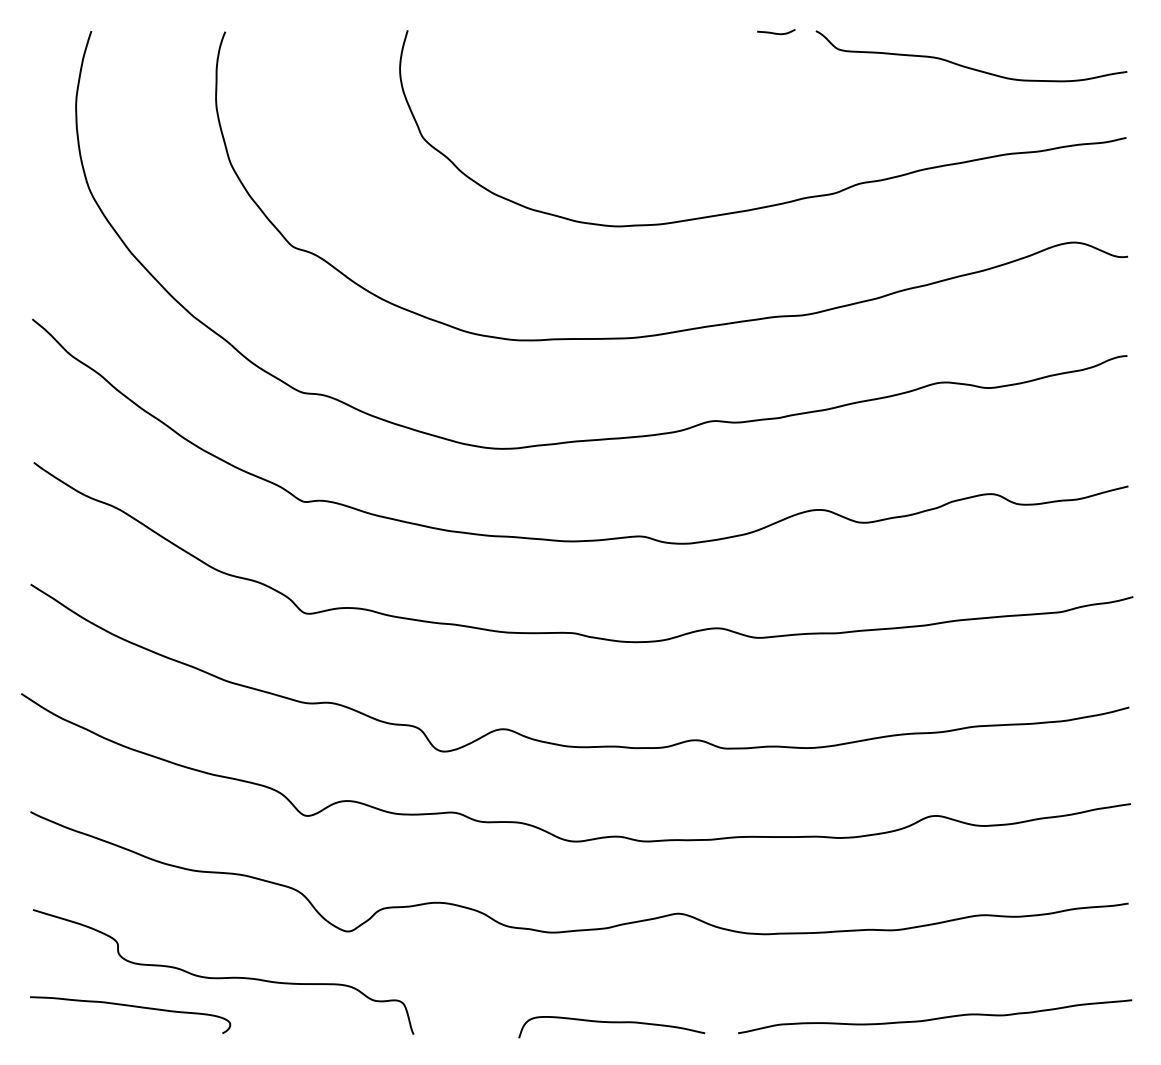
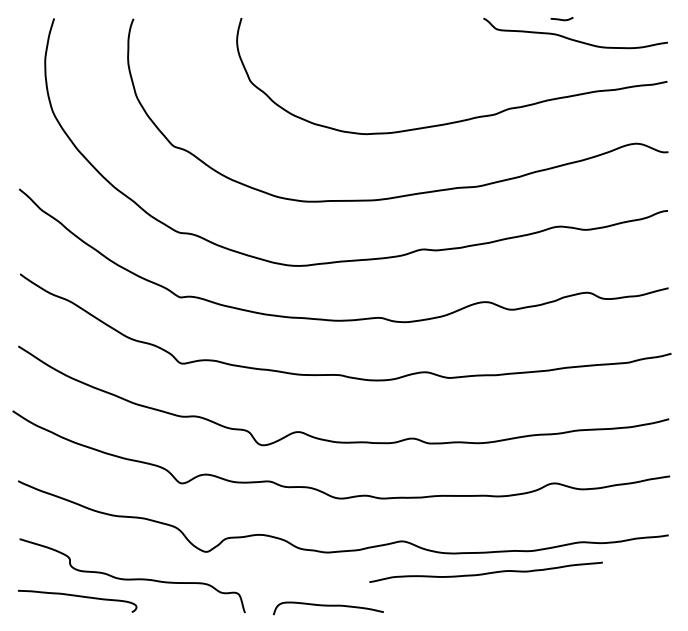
curve: (775, 32) -> (561, 19), moved
curve: (935, 1016) -> (486, 572), moved
curve: (610, 1023) -> (327, 606), moved

